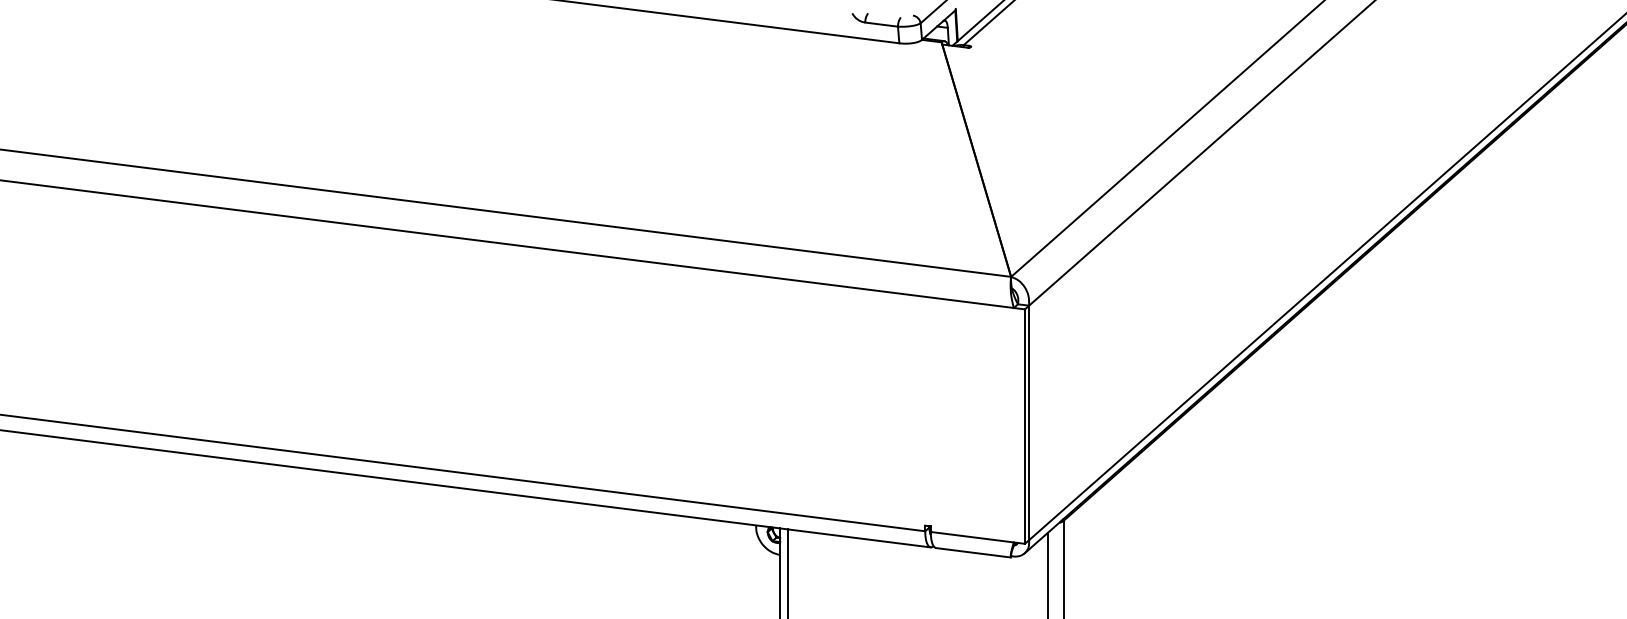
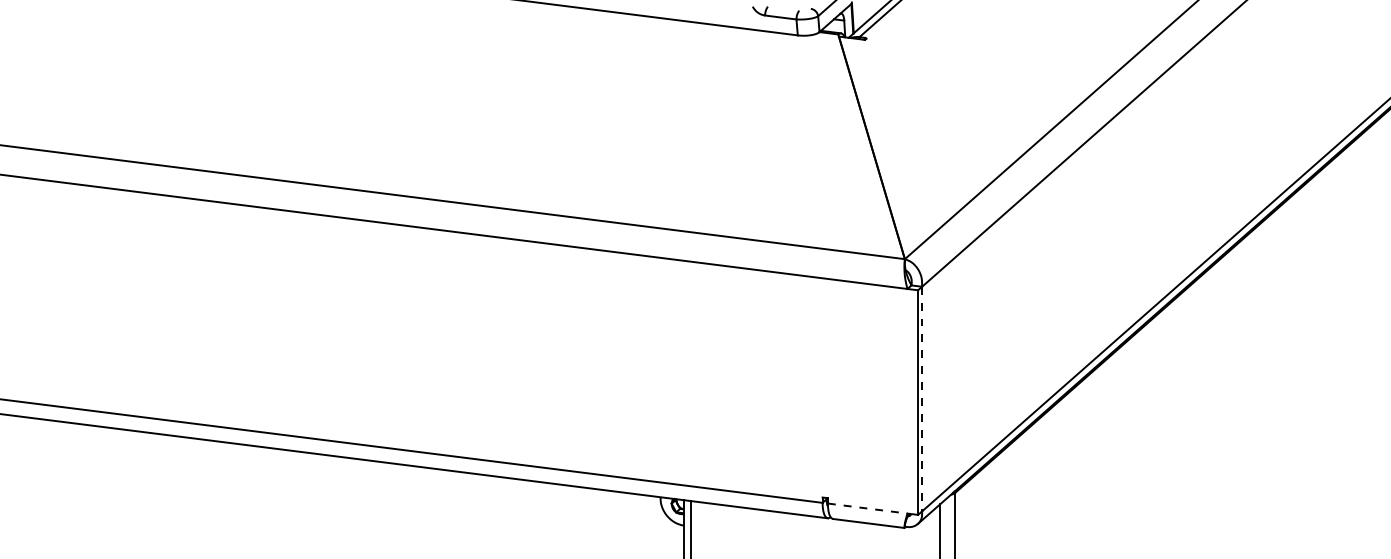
line: (1029, 423) -> (922, 399), solid -> dashed
line: (972, 537) -> (867, 508), solid -> dashed

